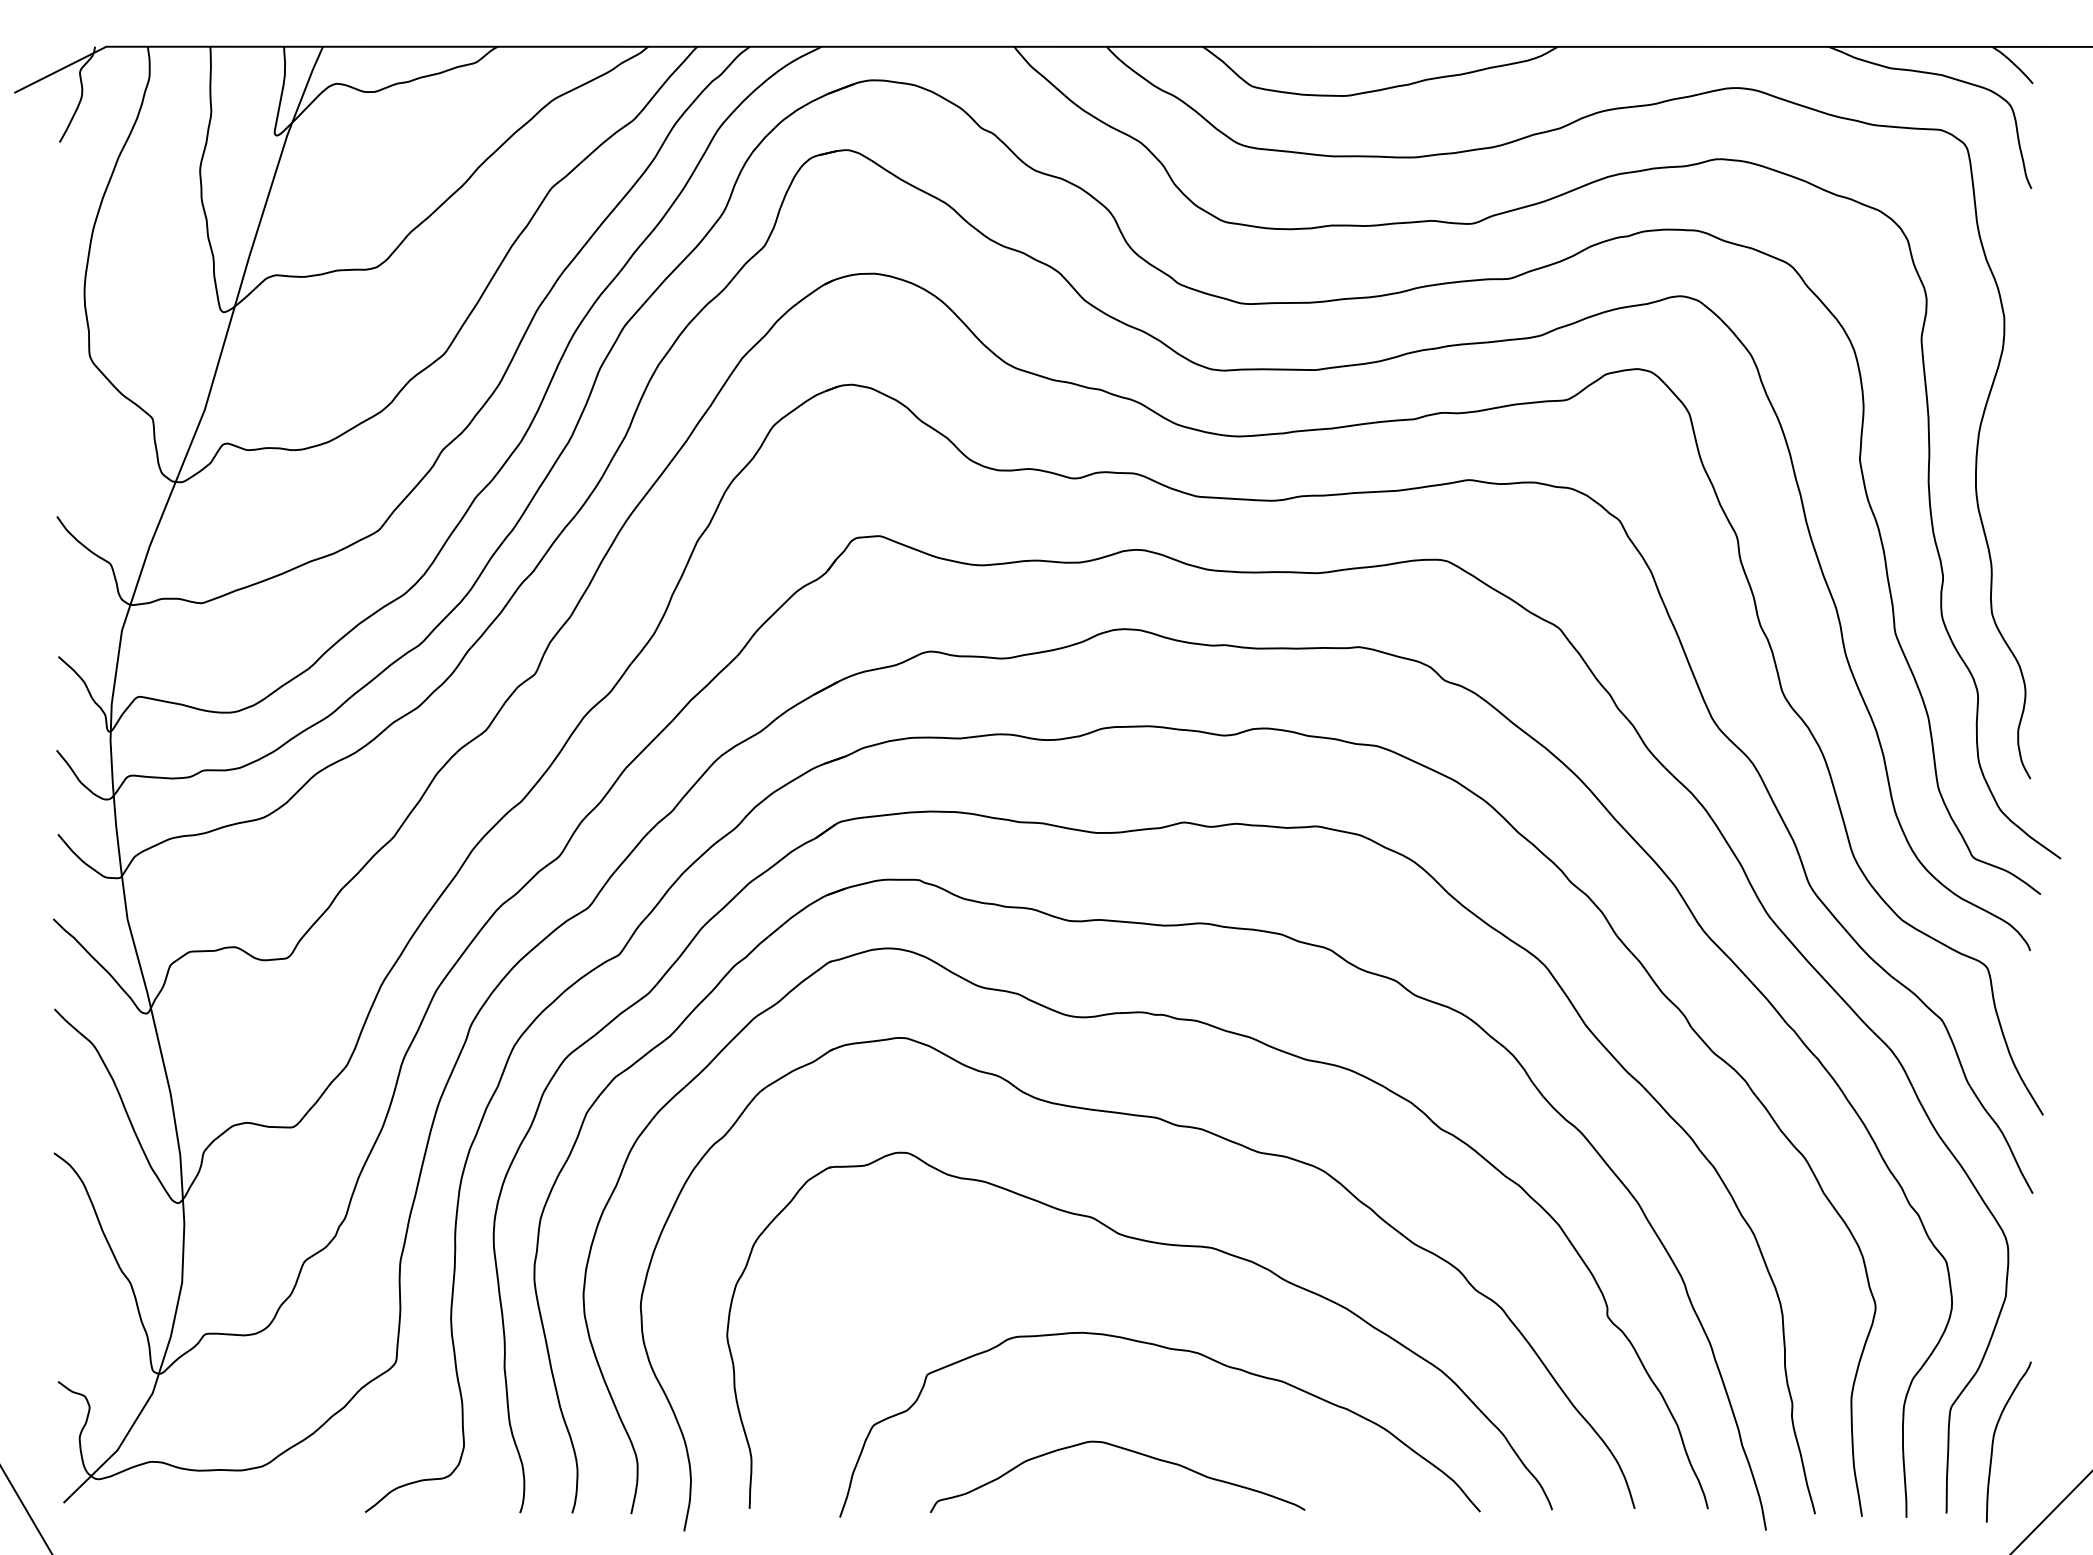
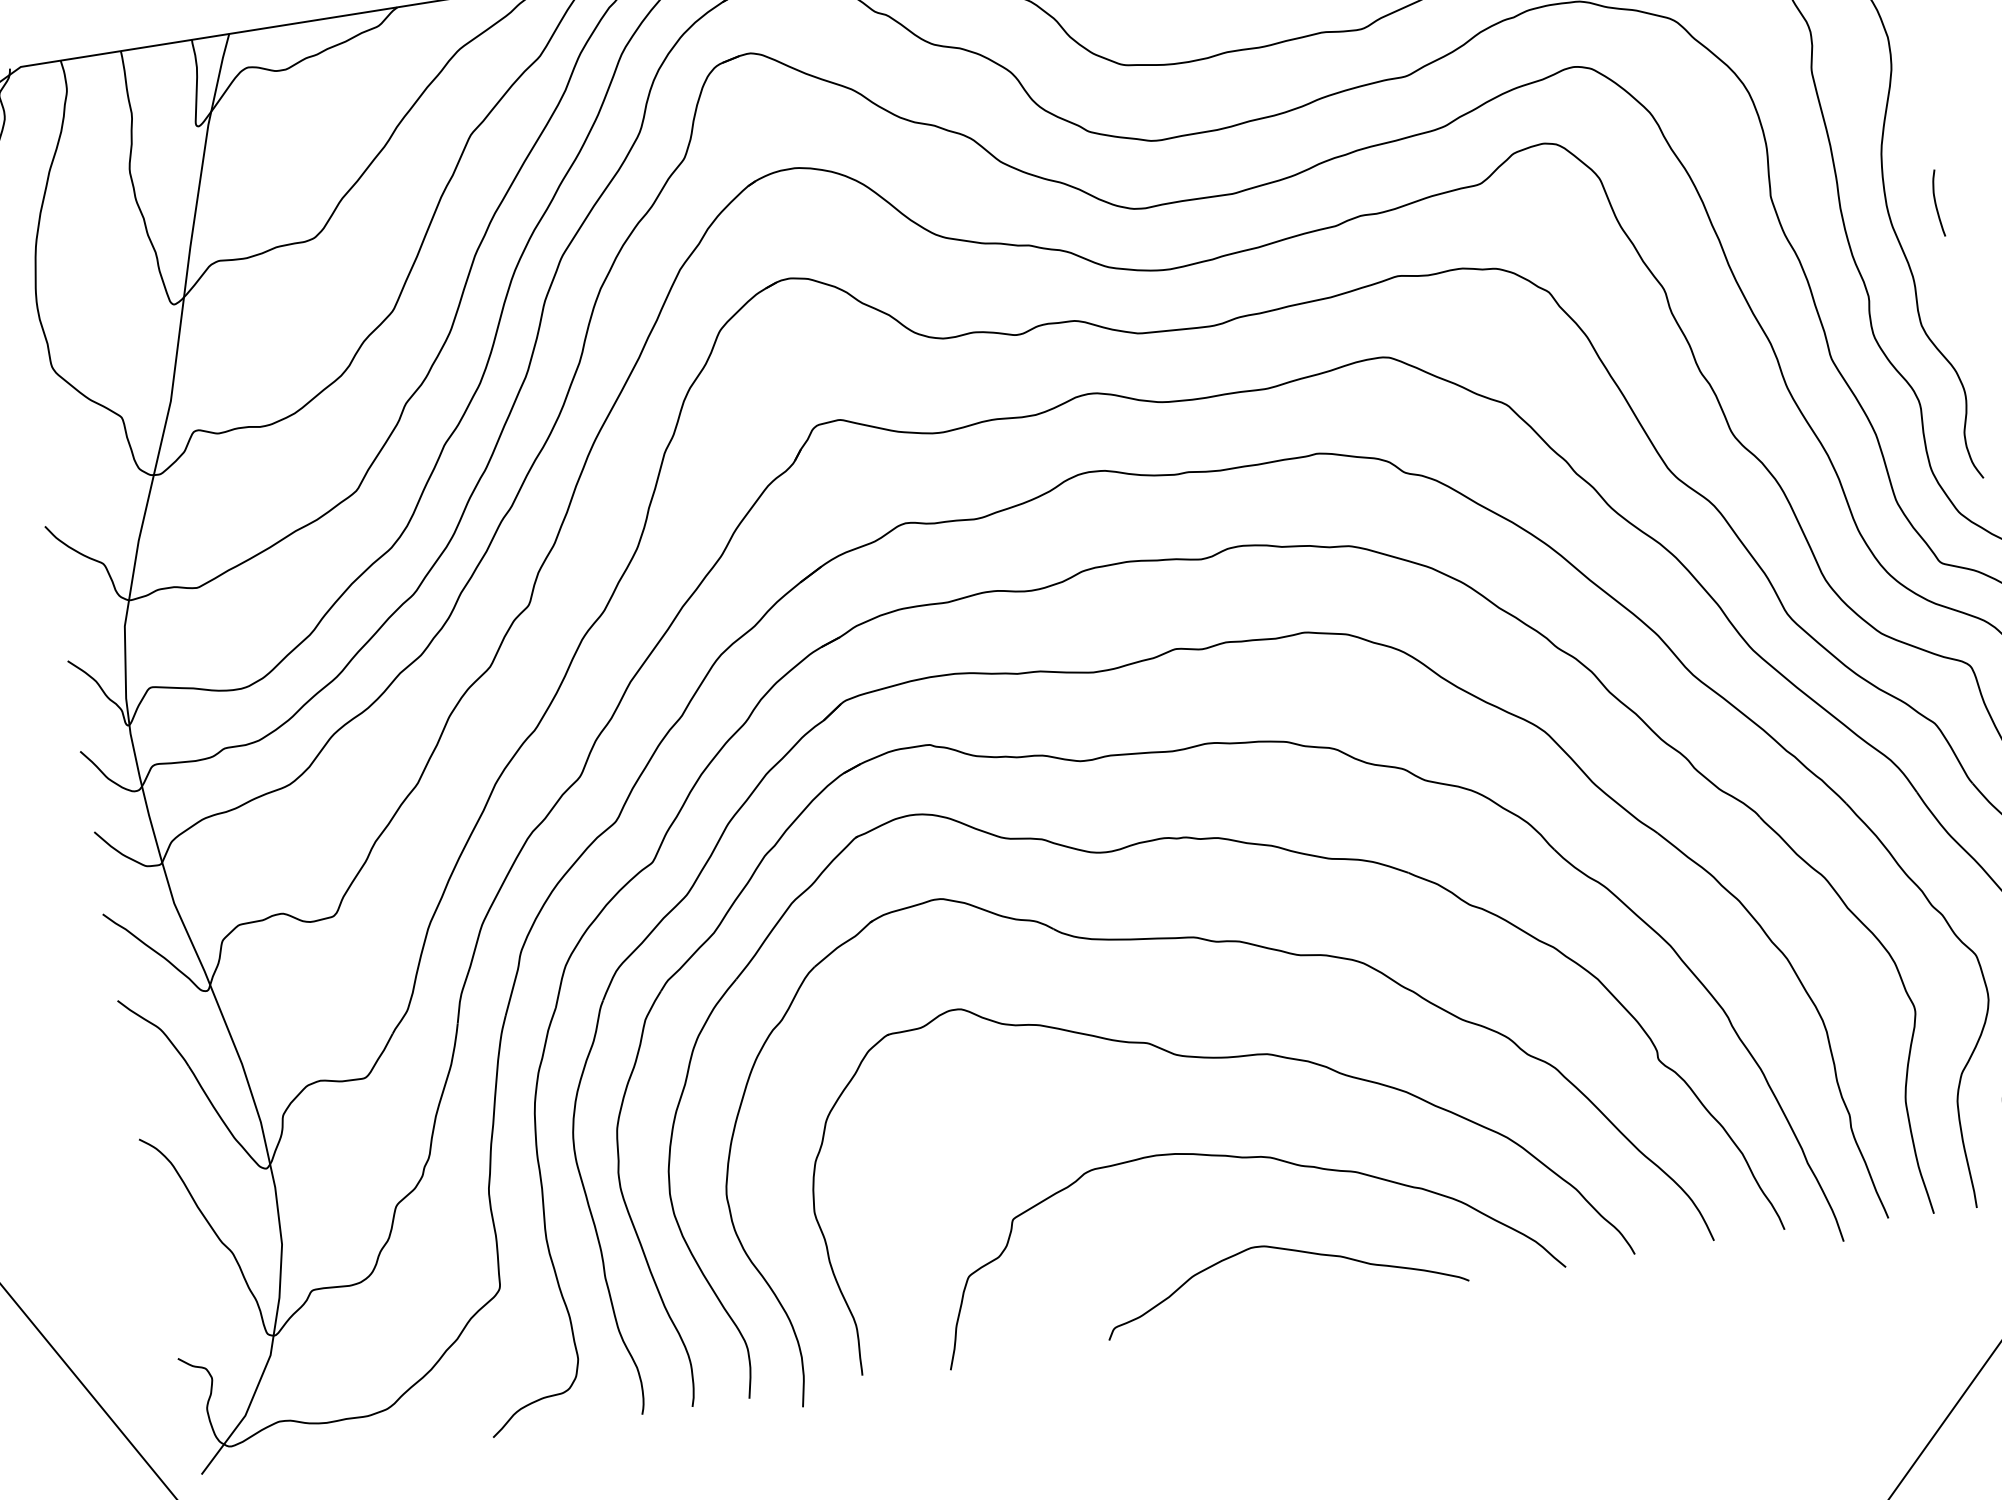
curve: (2026, 492) -> (1936, 203), added
curve: (1122, 1449) -> (1284, 1250), moved

